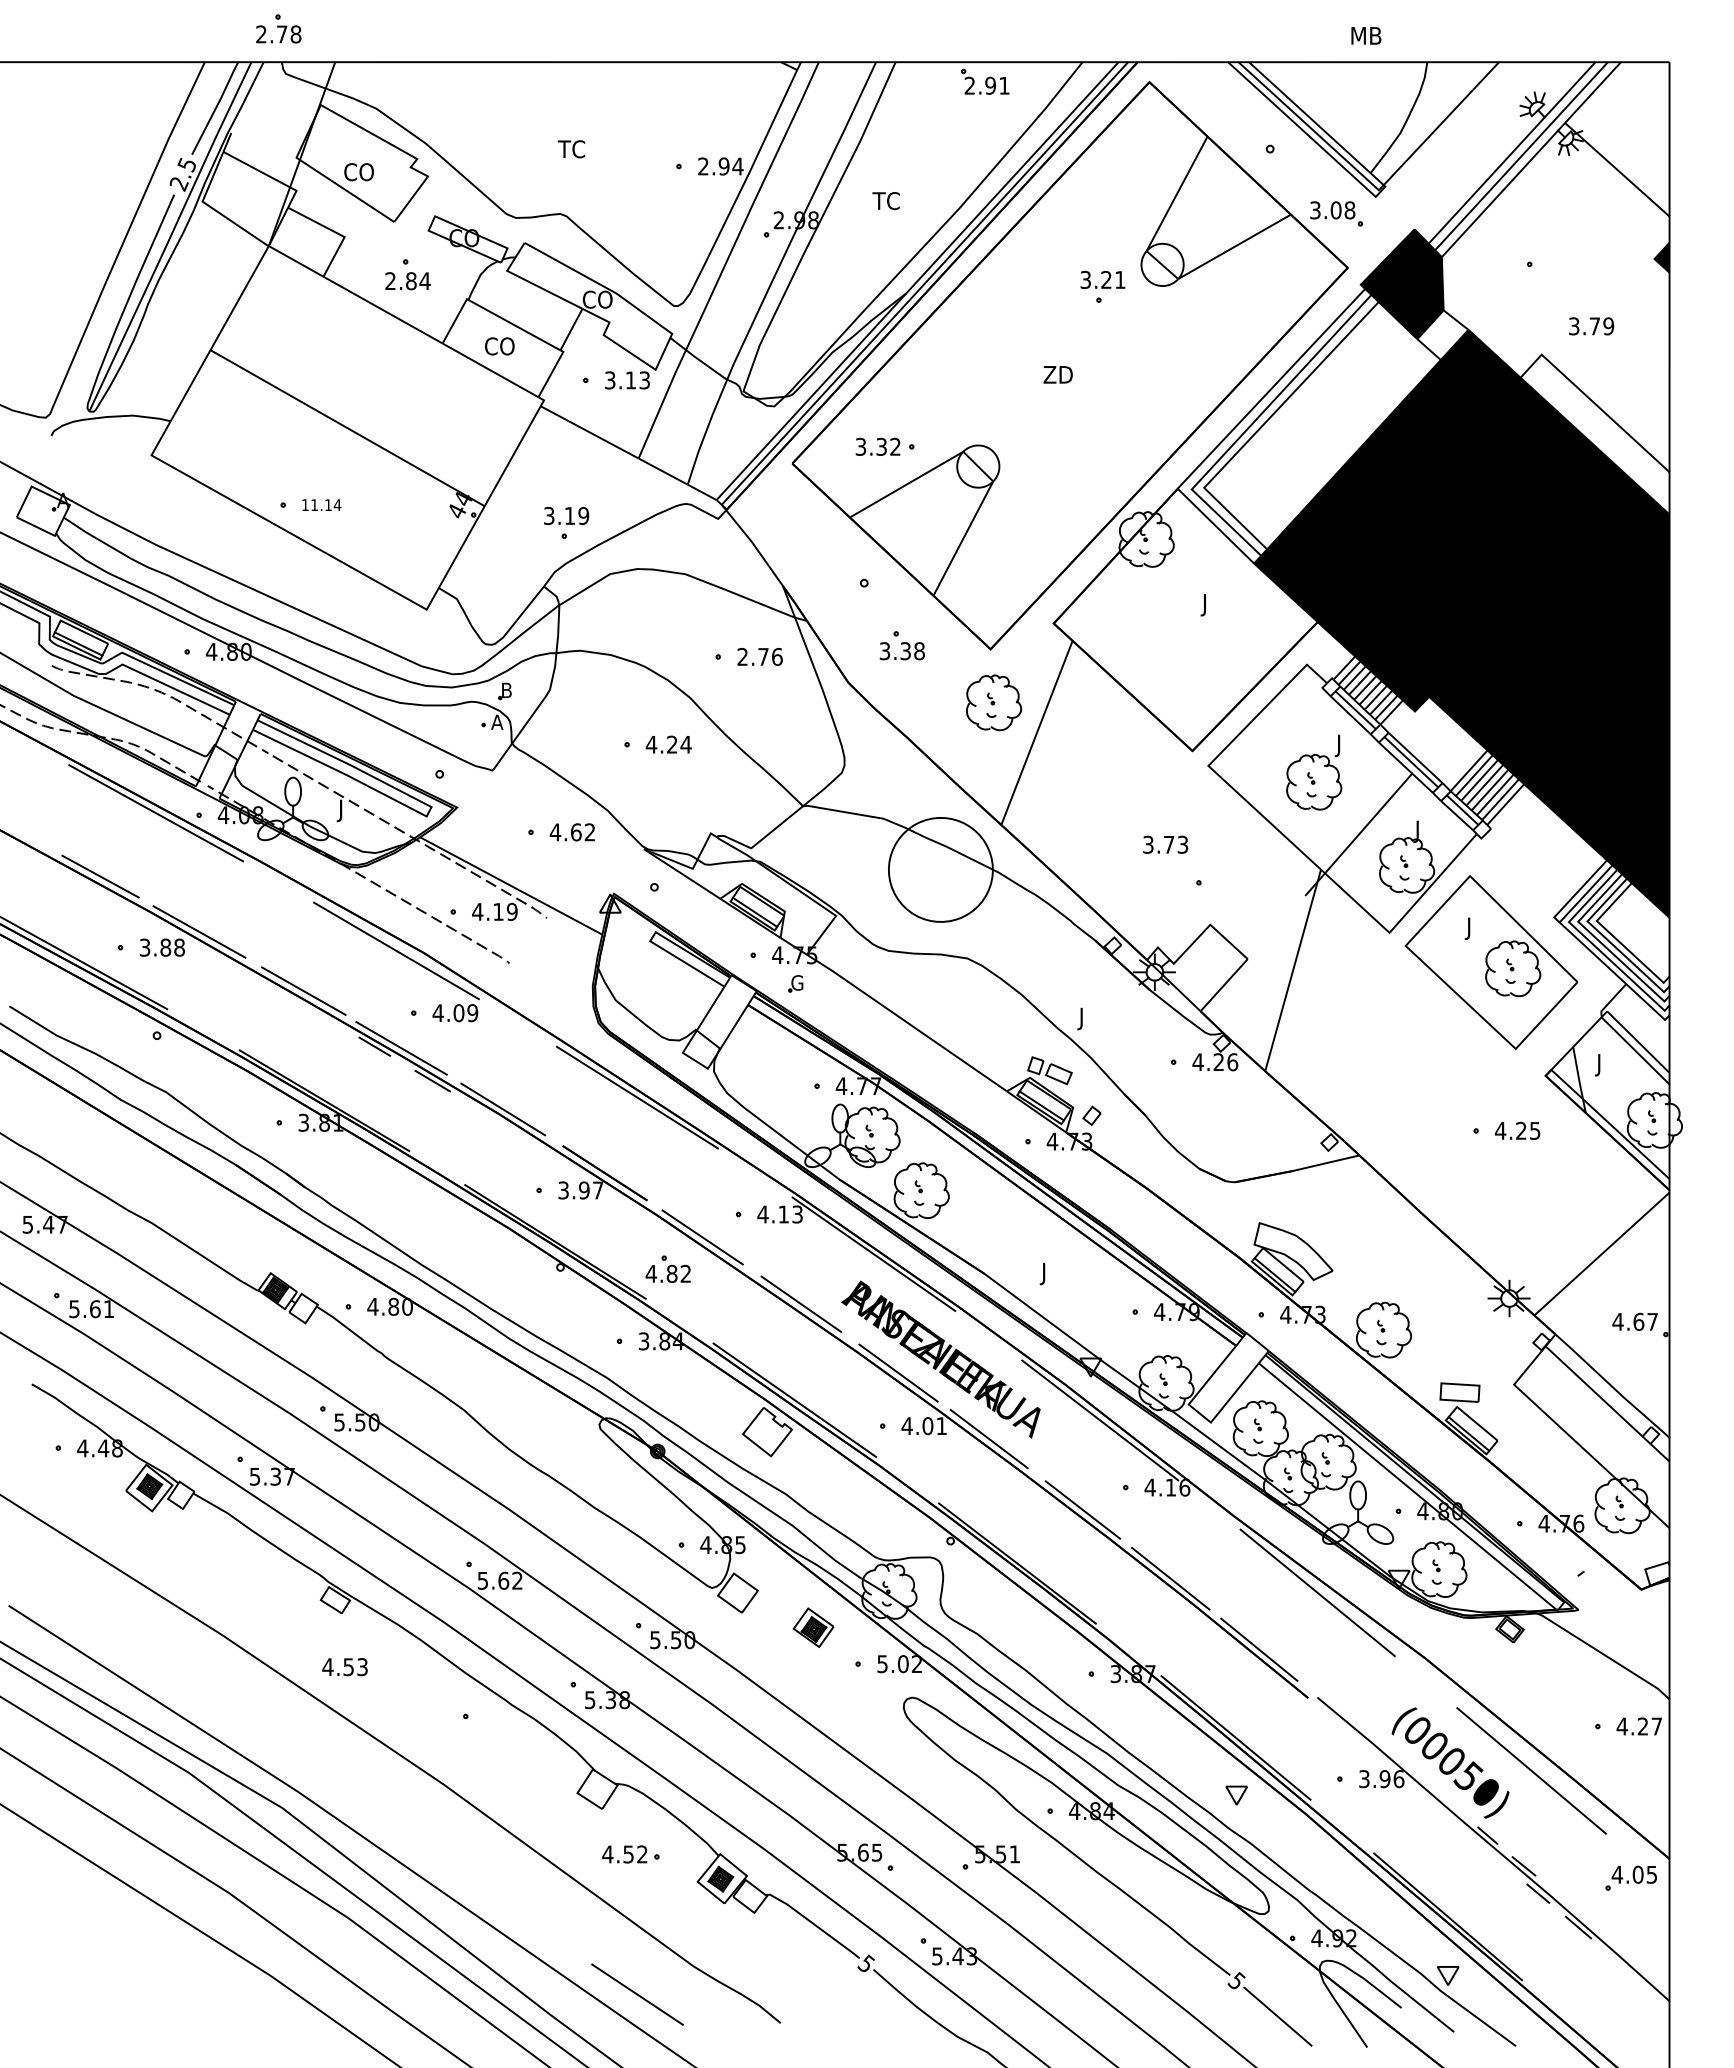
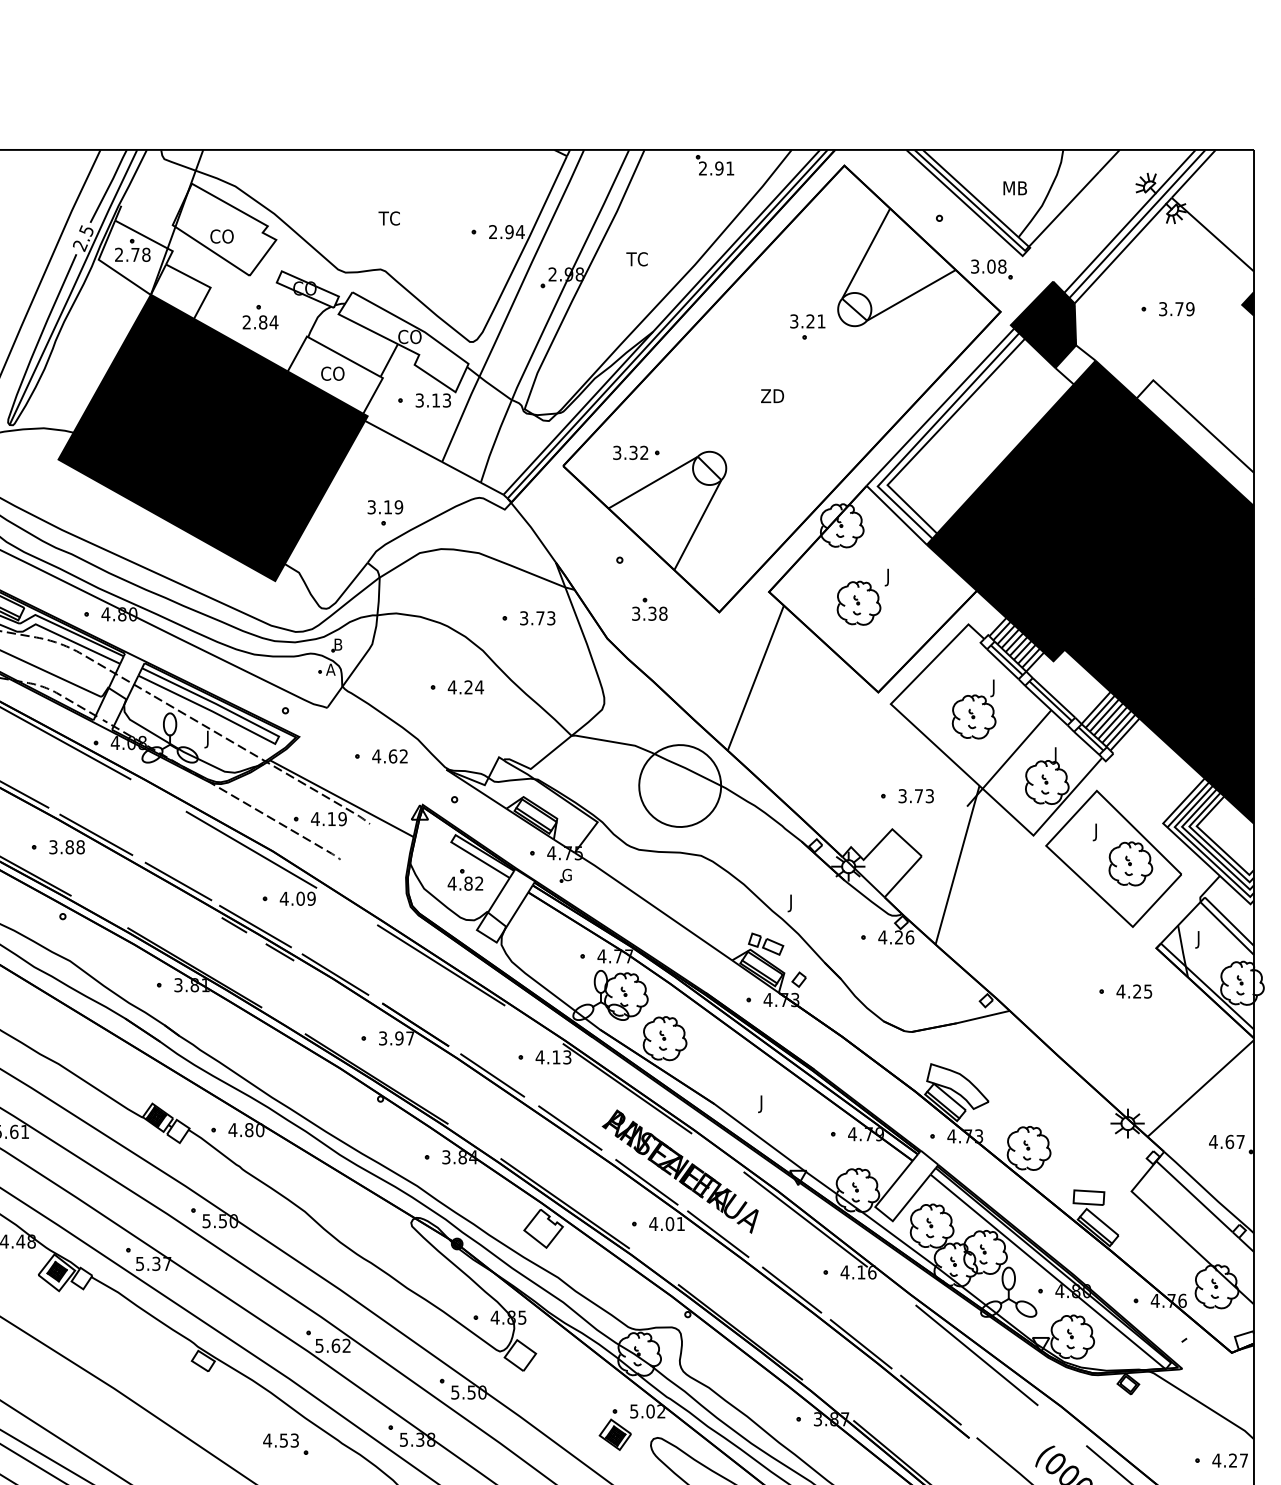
part: (278, 28) -> (132, 250), moved
text: (1366, 35) -> (1015, 187), moved
text: (1591, 326) -> (1176, 309), moved
fill: (347, 427) -> (212, 437), added
text: (759, 656) -> (537, 617), 2.76 -> 3.73
part: (994, 702) -> (859, 603), moved
text: (1165, 844) -> (916, 795), moved
part: (667, 1268) -> (464, 879), moved
part: (813, 1627) -> (615, 1434), moved
text: (344, 1667) -> (280, 1440), moved

